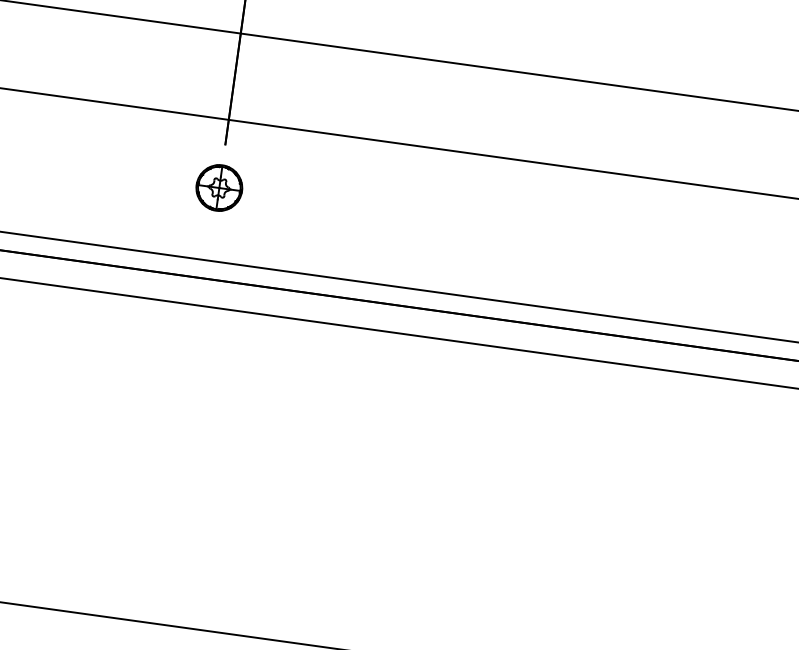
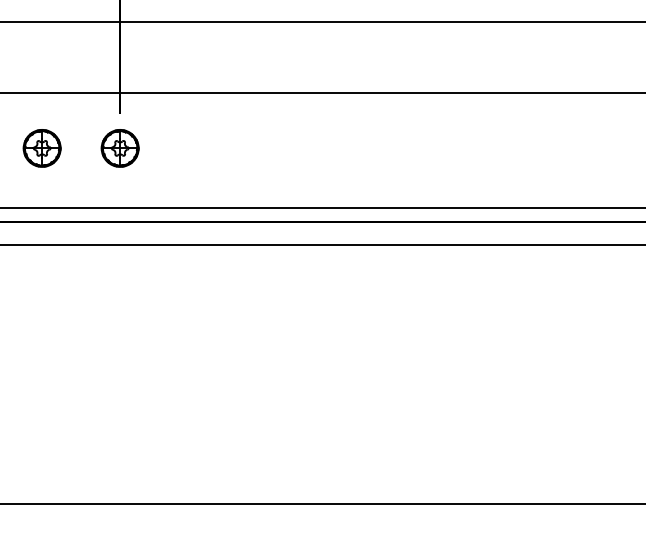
part: (122, 174) -> (41, 148), added

